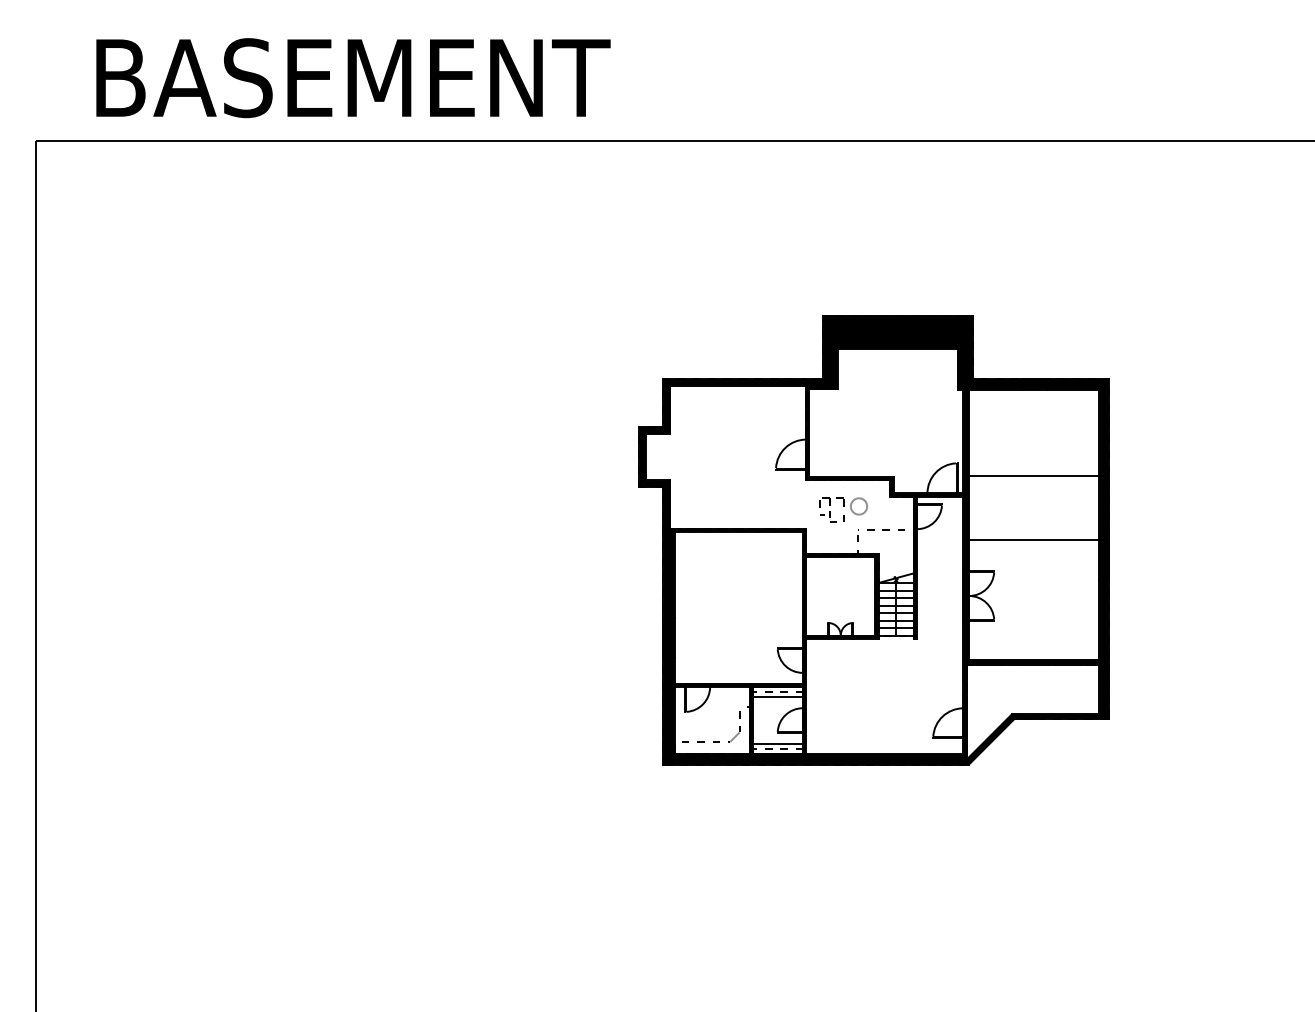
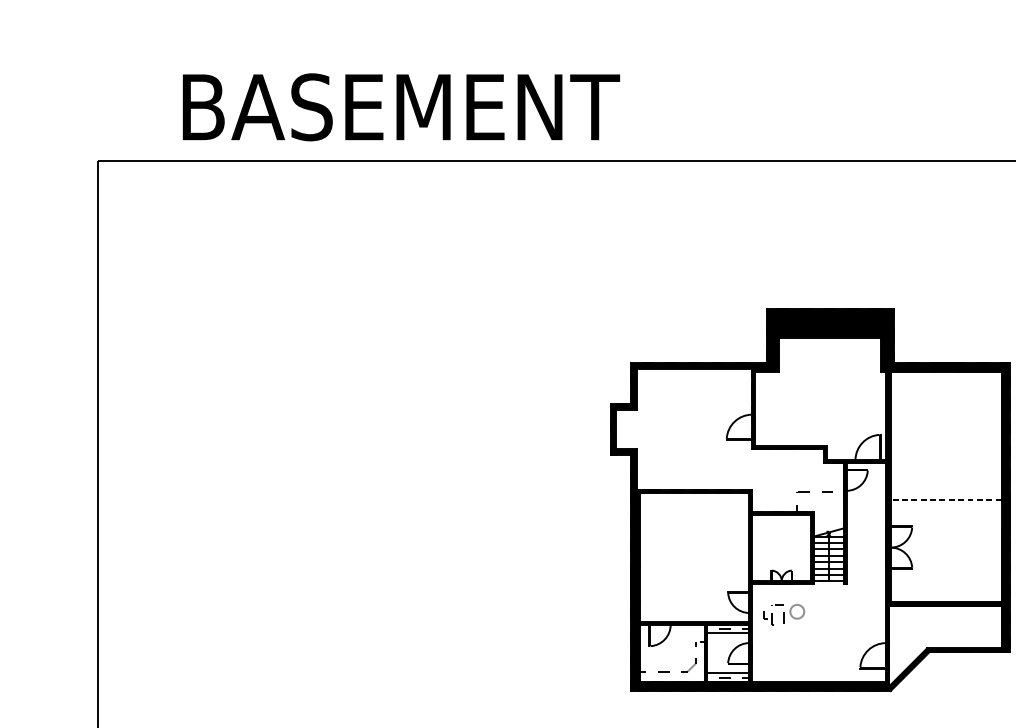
text: (353, 78) -> (401, 107), moved
line: (1034, 476) -> (946, 446), removed
part: (843, 509) -> (784, 614), moved
line: (1033, 539) -> (945, 499), solid -> dashed

